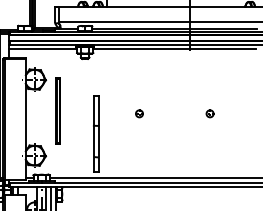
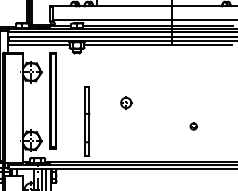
part: (57, 110) -> (52, 100), size x1.6
part: (139, 113) -> (126, 102), size x1.6
part: (209, 113) -> (193, 126), moved

